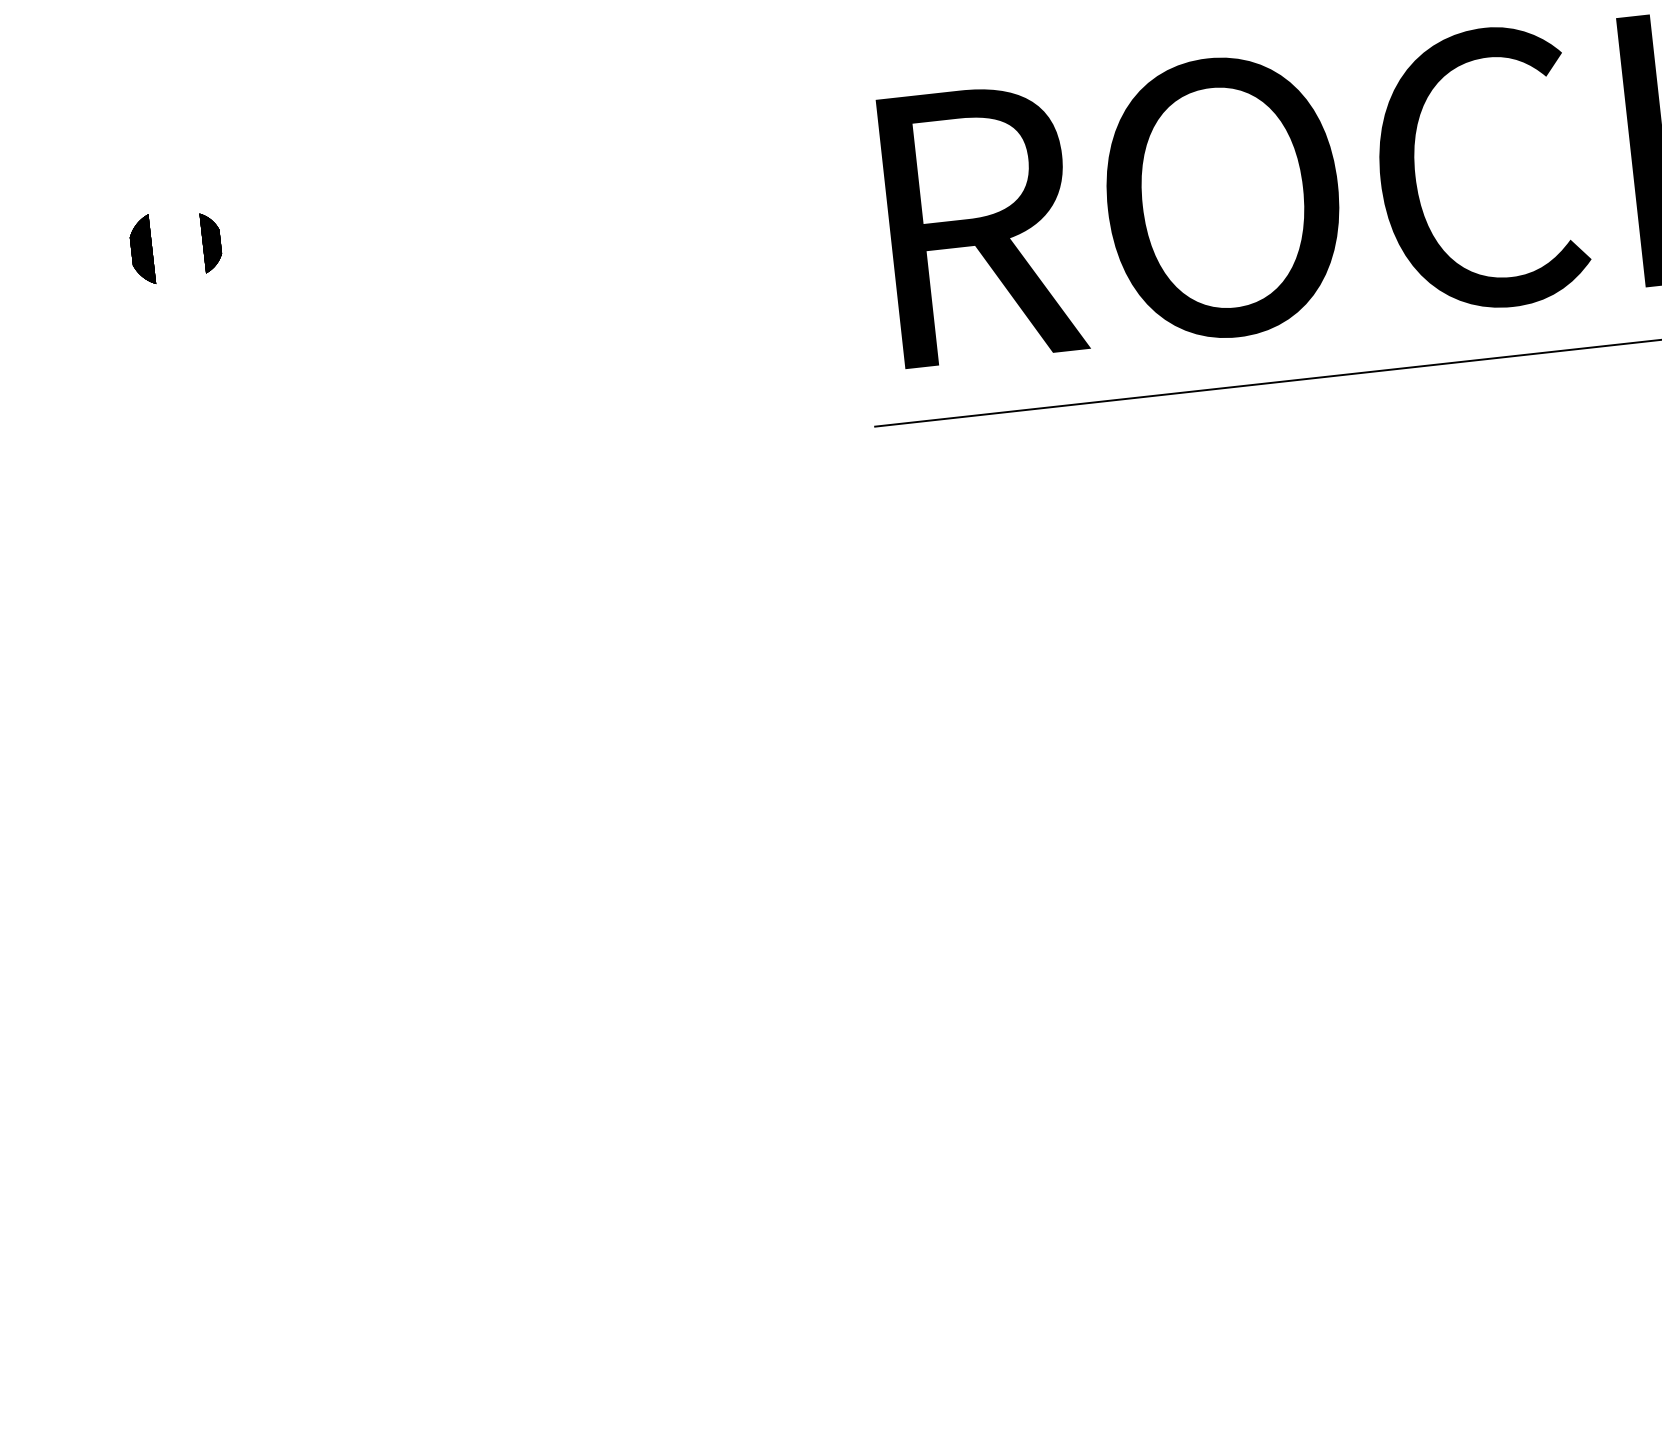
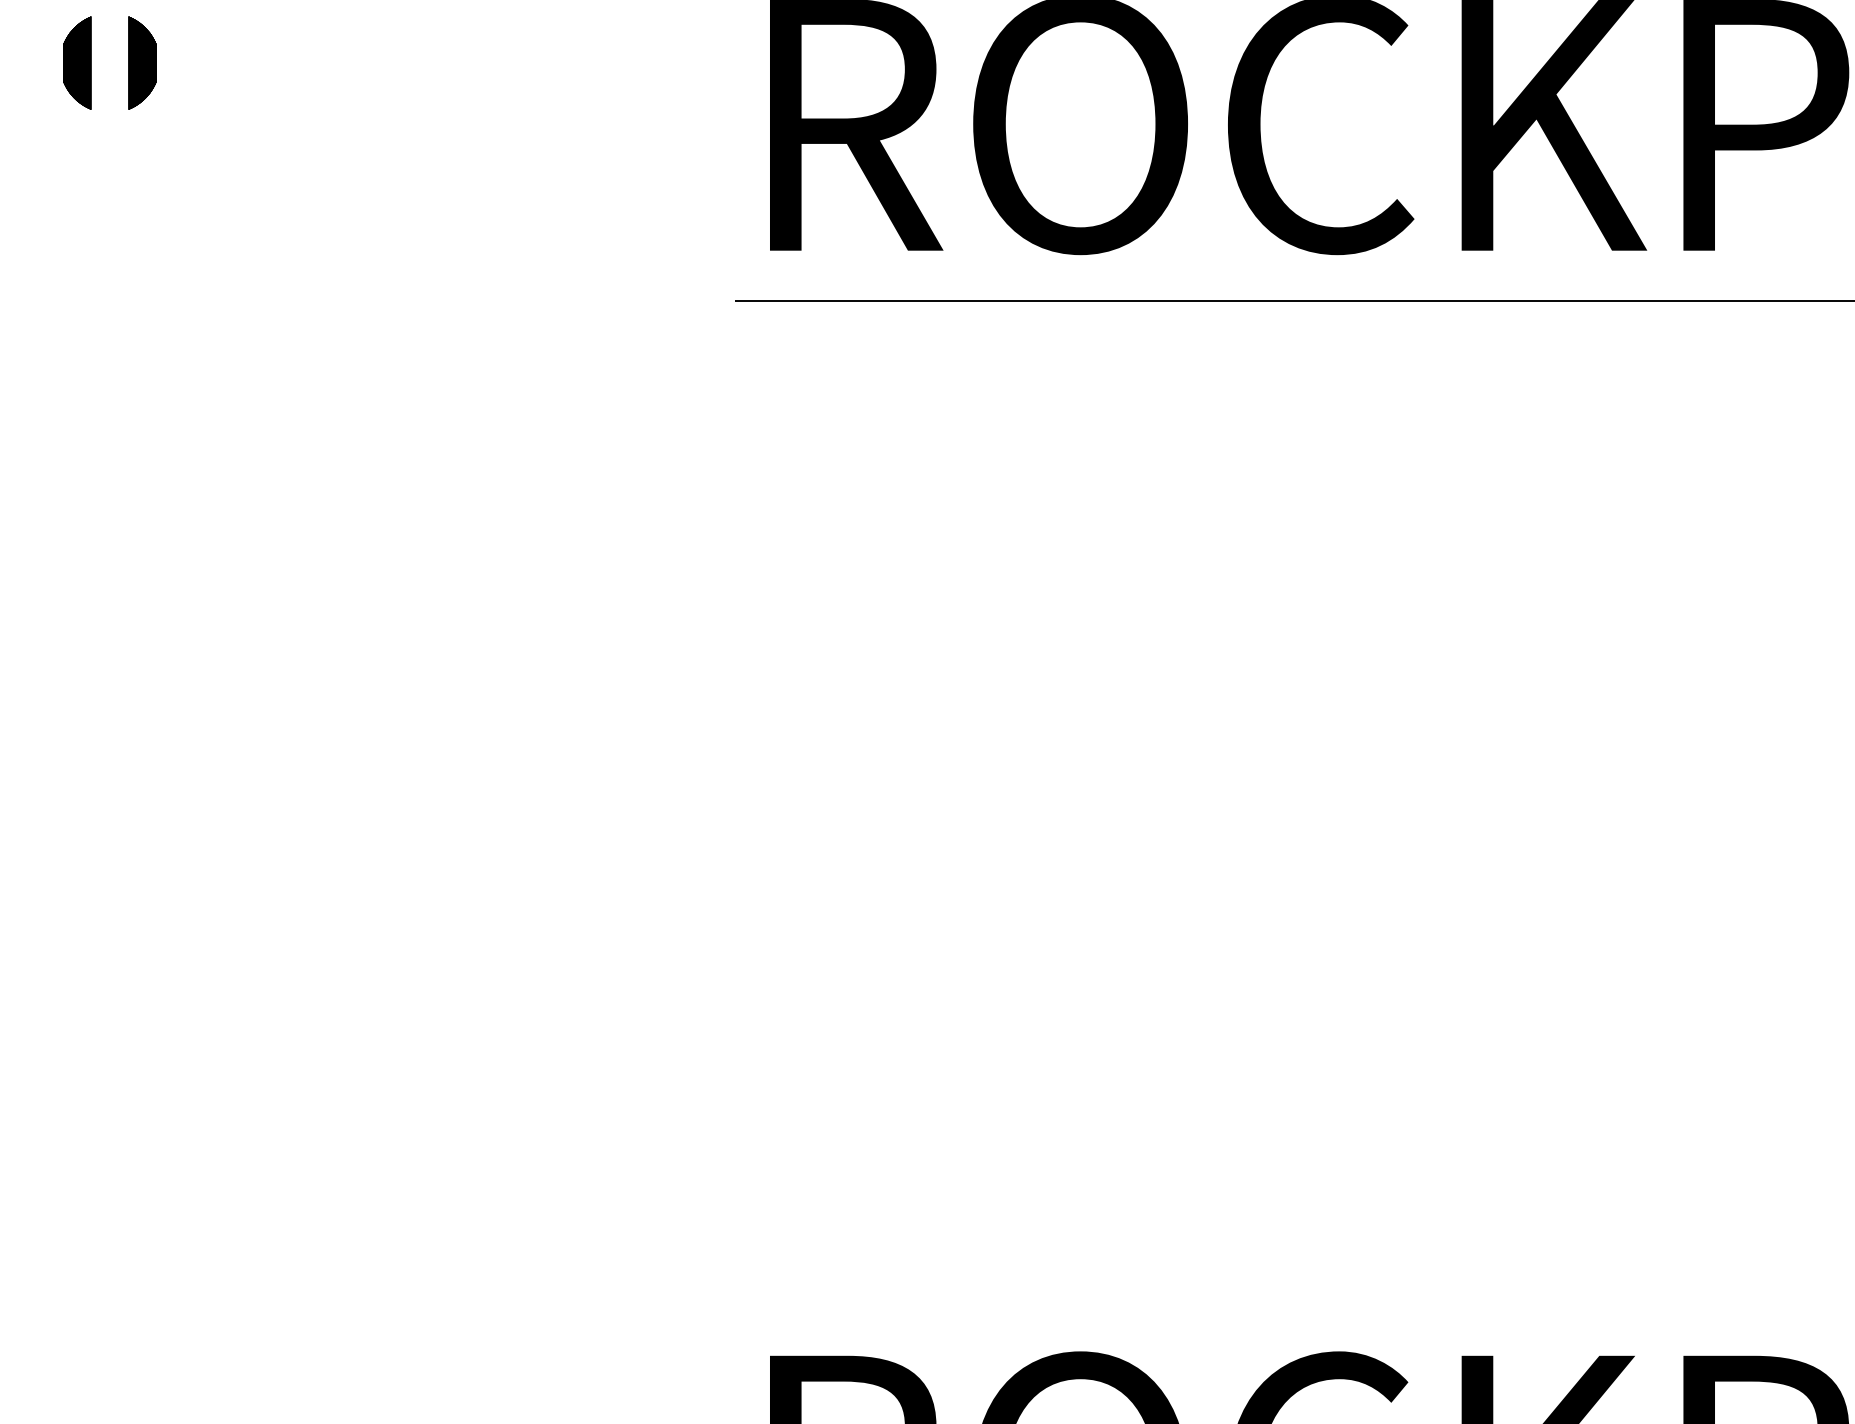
part: (211, 241) -> (142, 62), size x1.67
part: (142, 249) -> (77, 62), size x1.43

